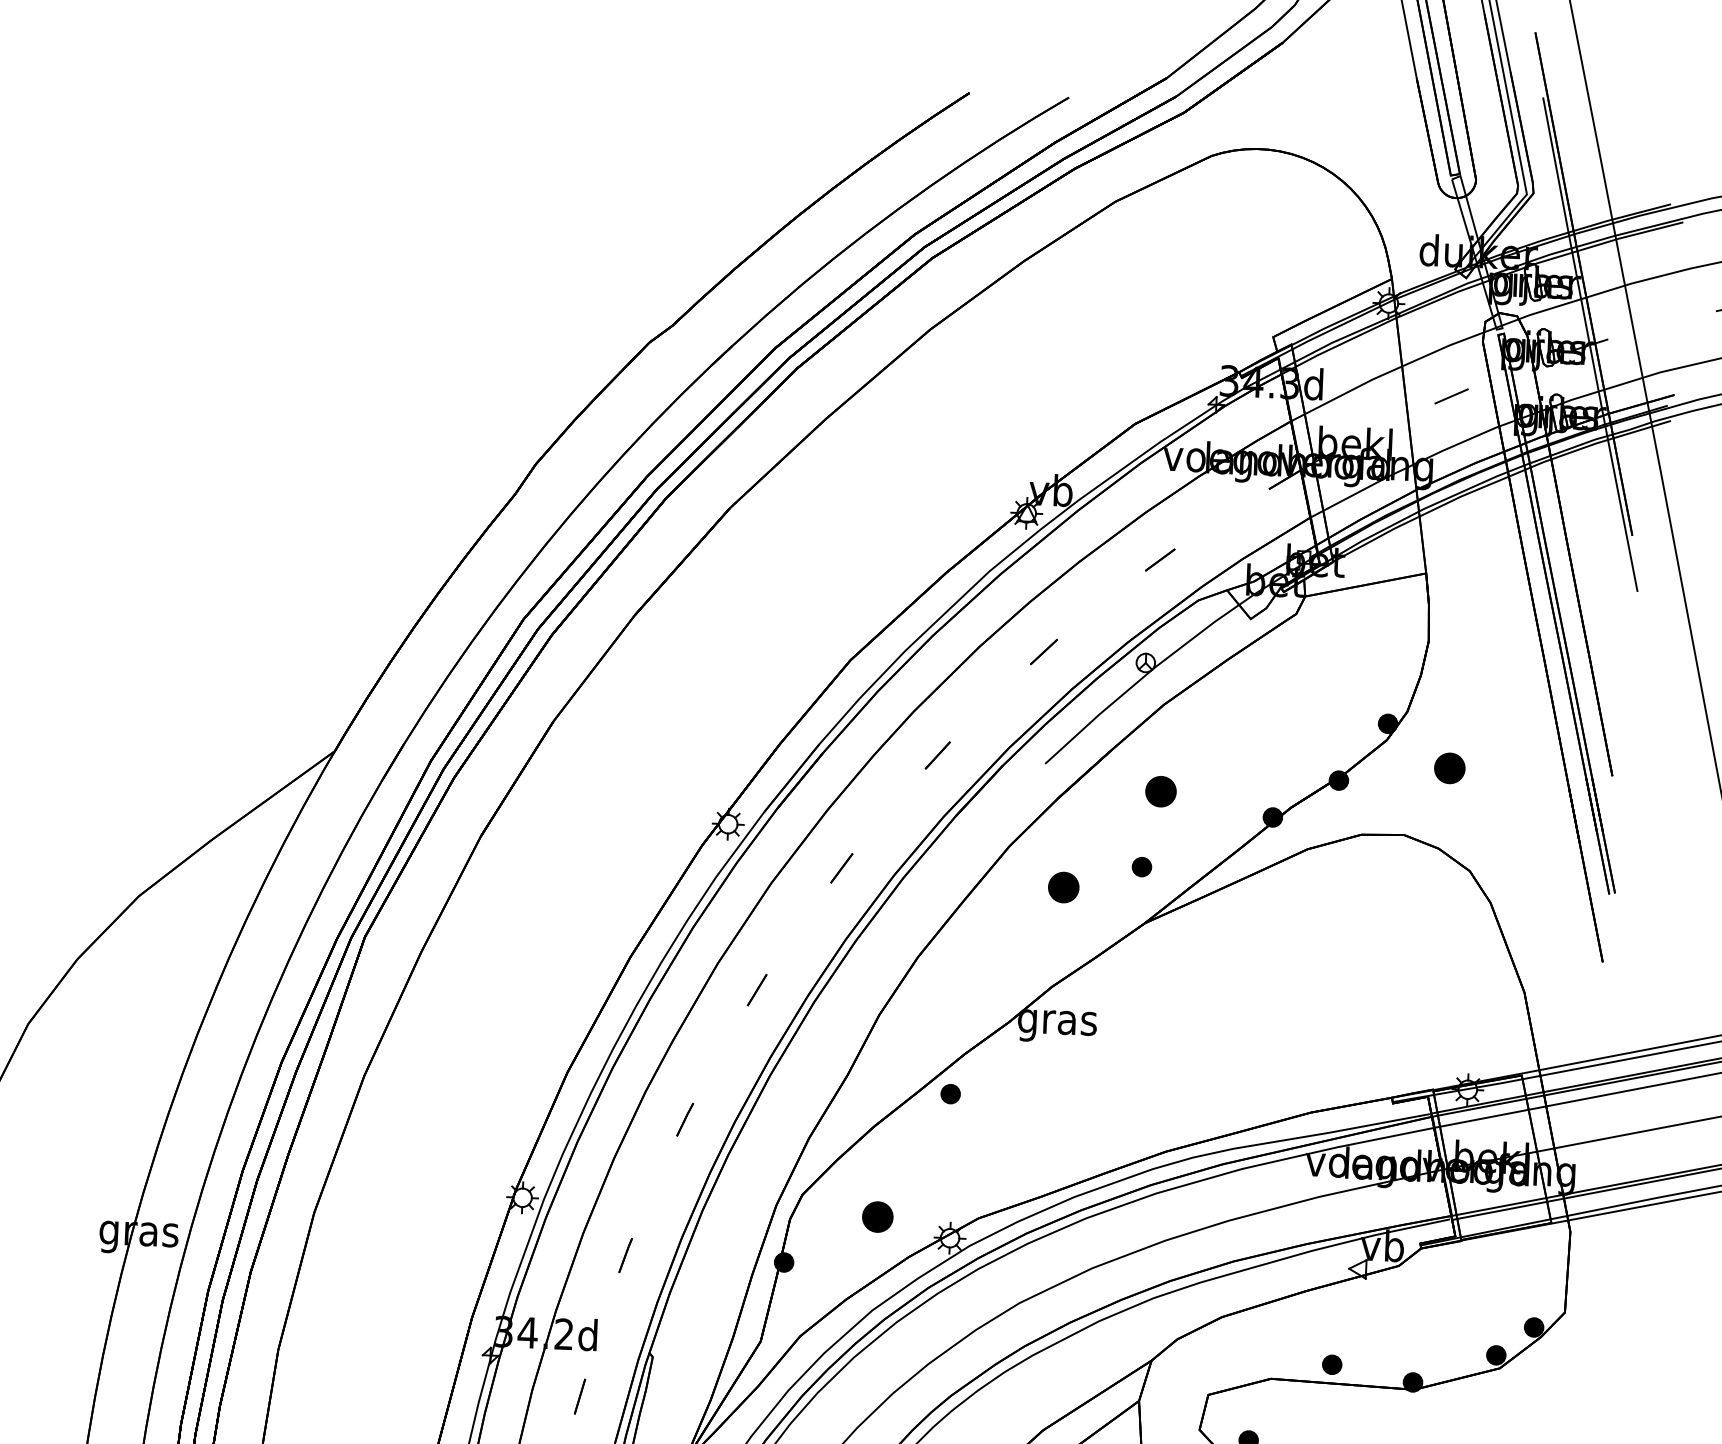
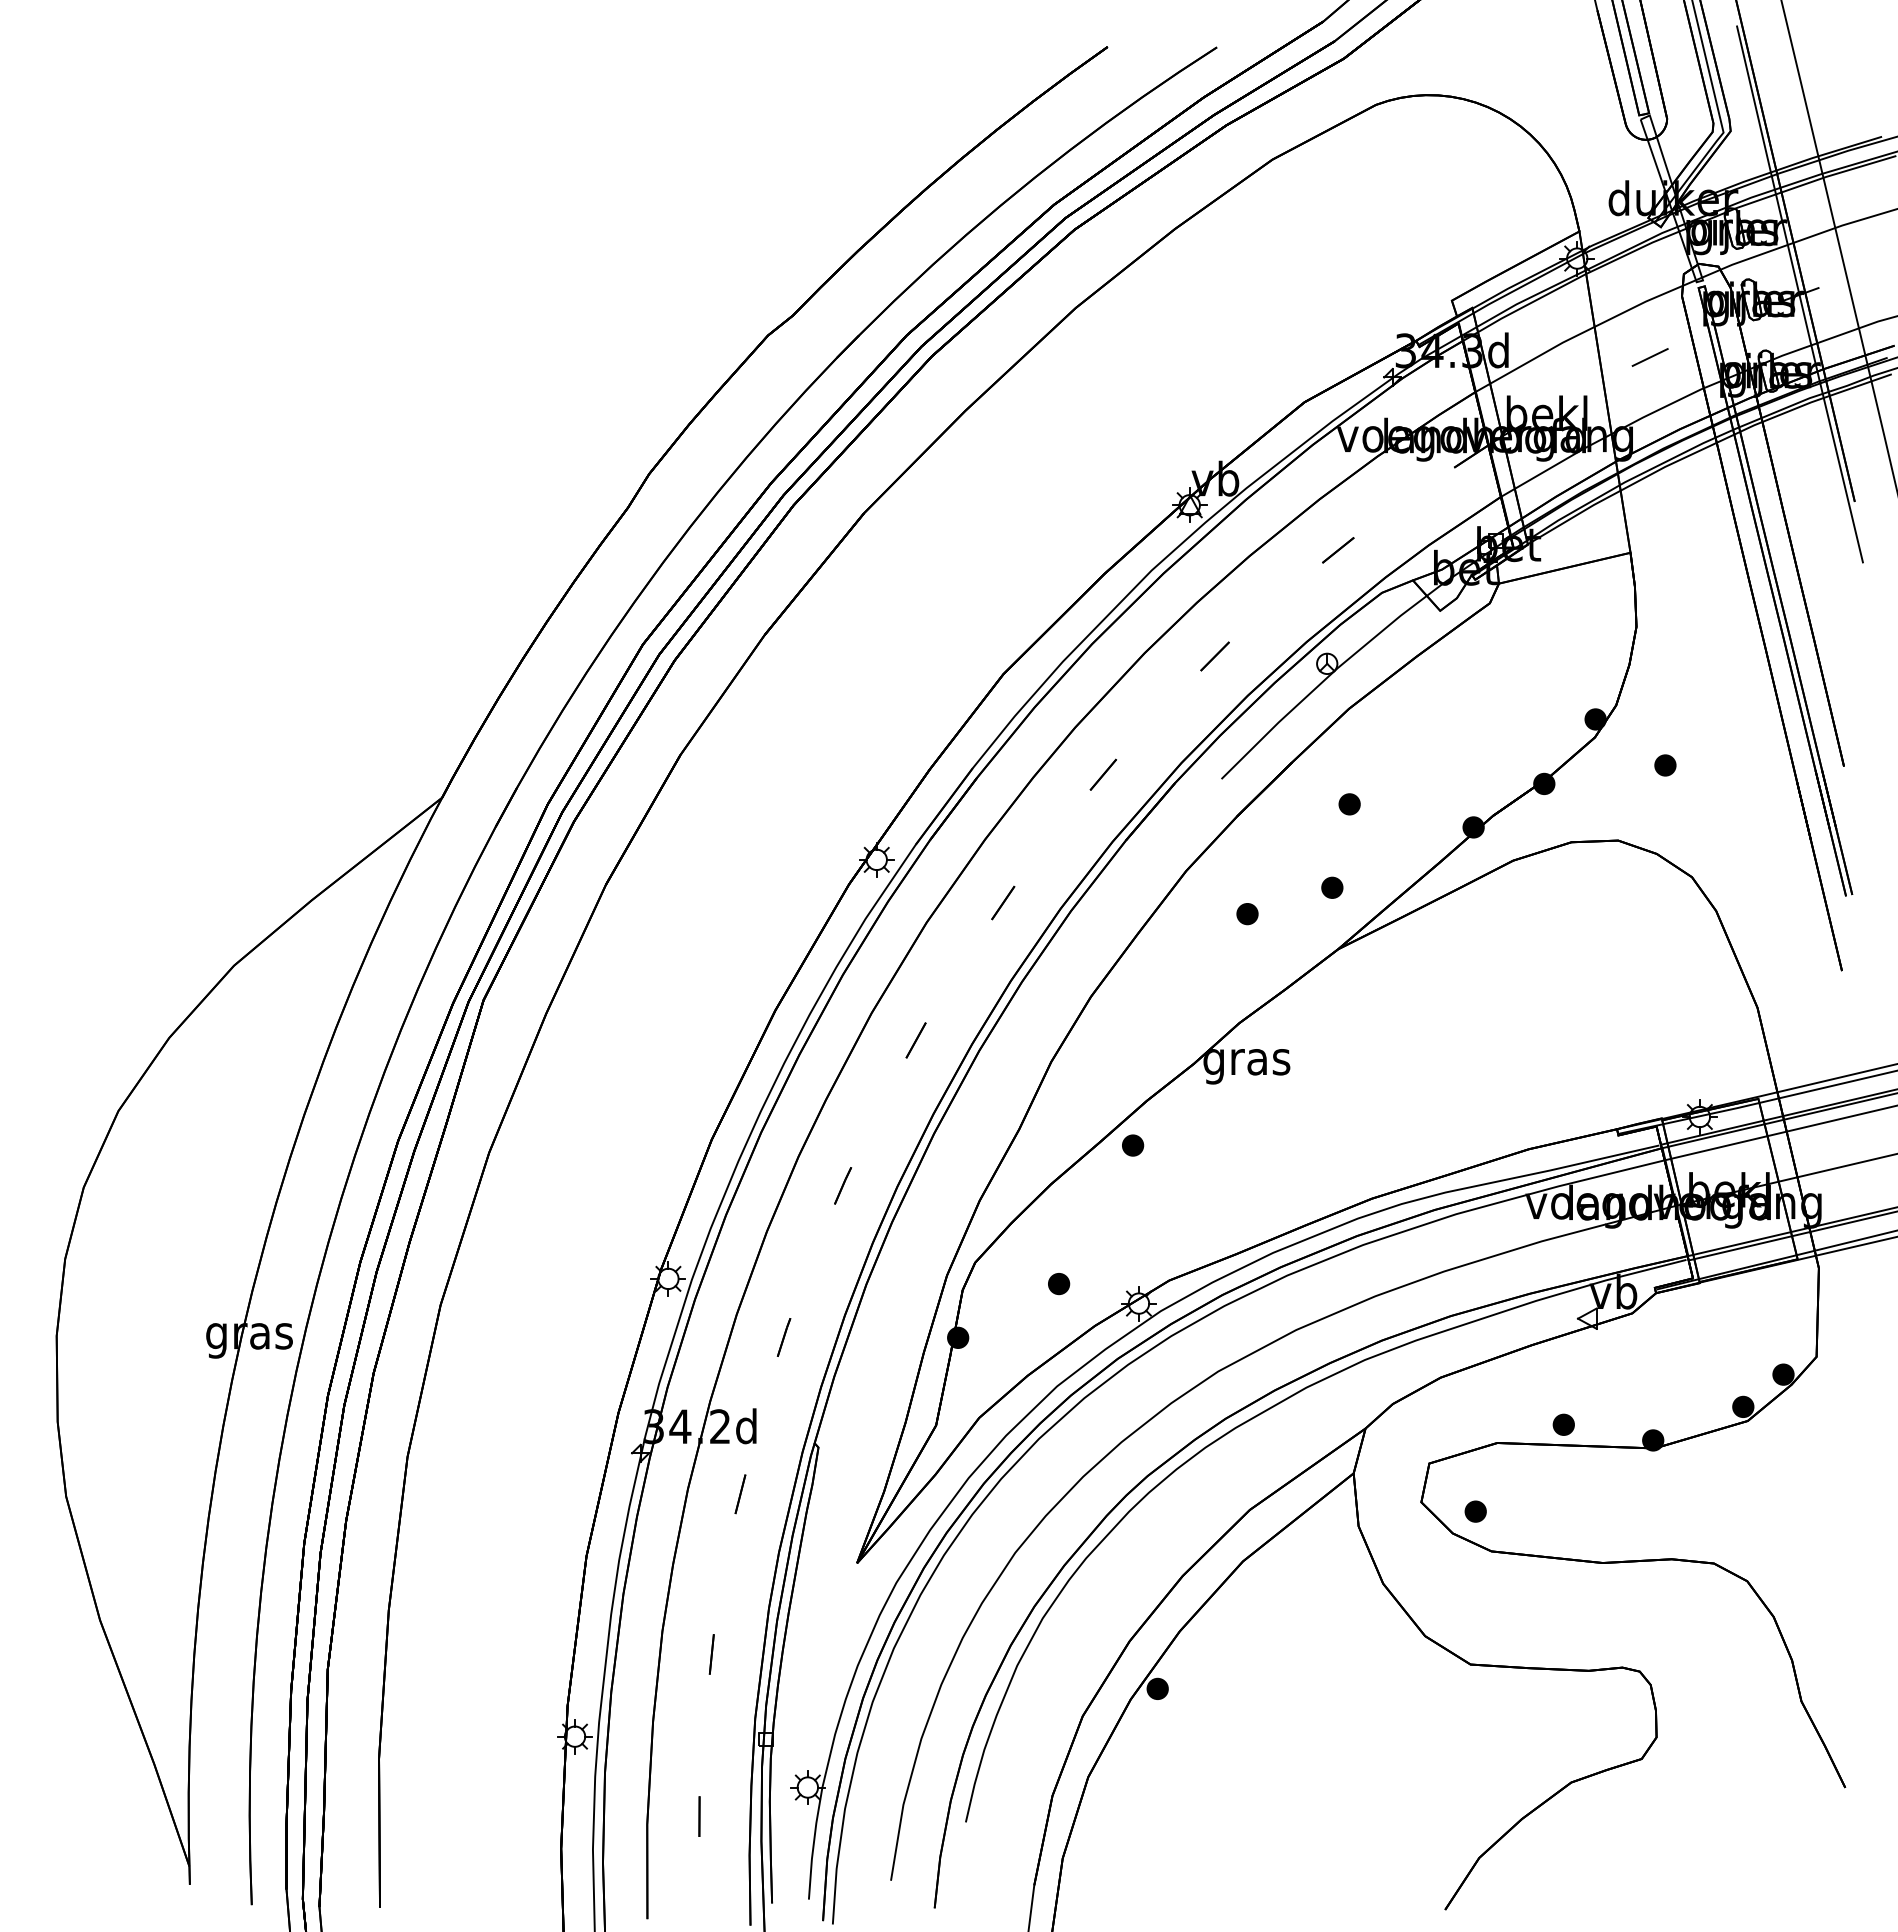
part: (1449, 768) -> (1665, 765), size x0.62
part: (1160, 791) -> (1349, 804), size x0.62
part: (1063, 888) -> (1247, 914), size x0.62
part: (878, 1217) -> (1059, 1284), size x0.62

